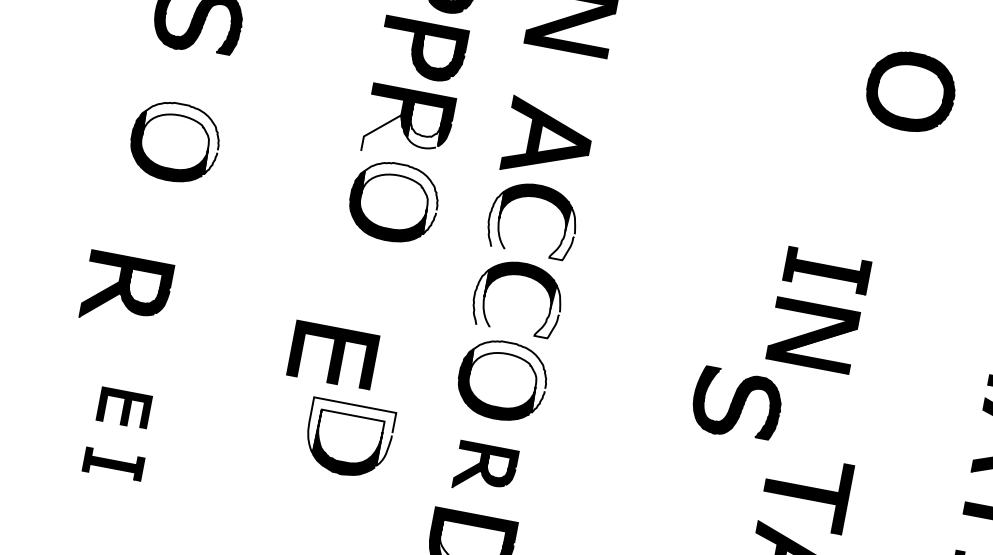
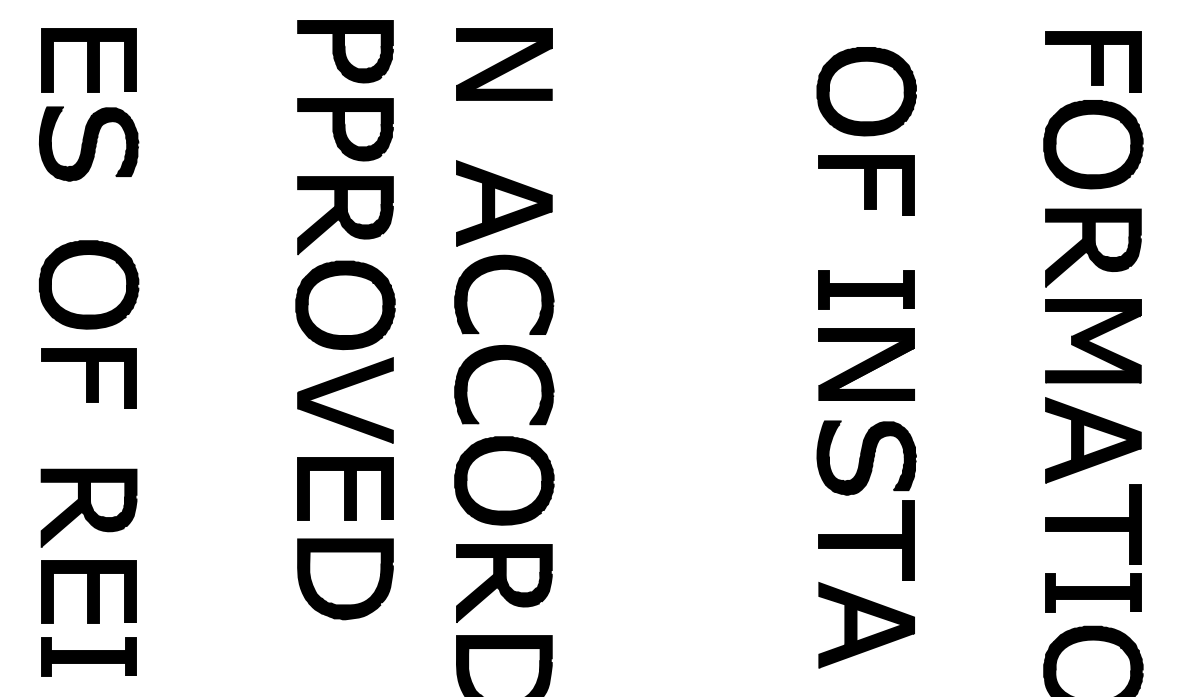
part: (910, 91) -> (866, 91), moved
fill: (425, 125) -> (364, 213), added
fill: (382, 133) -> (318, 230), added
fill: (181, 136) -> (94, 277), added
part: (865, 184) -> (866, 185), added
fill: (399, 197) -> (350, 298), added
fill: (499, 218) -> (466, 301), added
part: (159, 223) -> (88, 378), added
fill: (564, 233) -> (541, 303), added
part: (827, 270) -> (866, 289), moved
part: (377, 274) -> (342, 389), added
part: (126, 290) -> (88, 507), moved
fill: (484, 297) -> (466, 392), added
fill: (549, 311) -> (541, 393), added
part: (813, 335) -> (866, 364), moved
part: (333, 355) -> (345, 488), moved
fill: (508, 375) -> (509, 473), added
part: (737, 404) -> (866, 457), moved
part: (123, 407) -> (88, 591), size x1.67
fill: (350, 432) -> (345, 570), added
part: (113, 464) -> (88, 656), size x1.43
part: (485, 469) -> (504, 583), size x1.43

